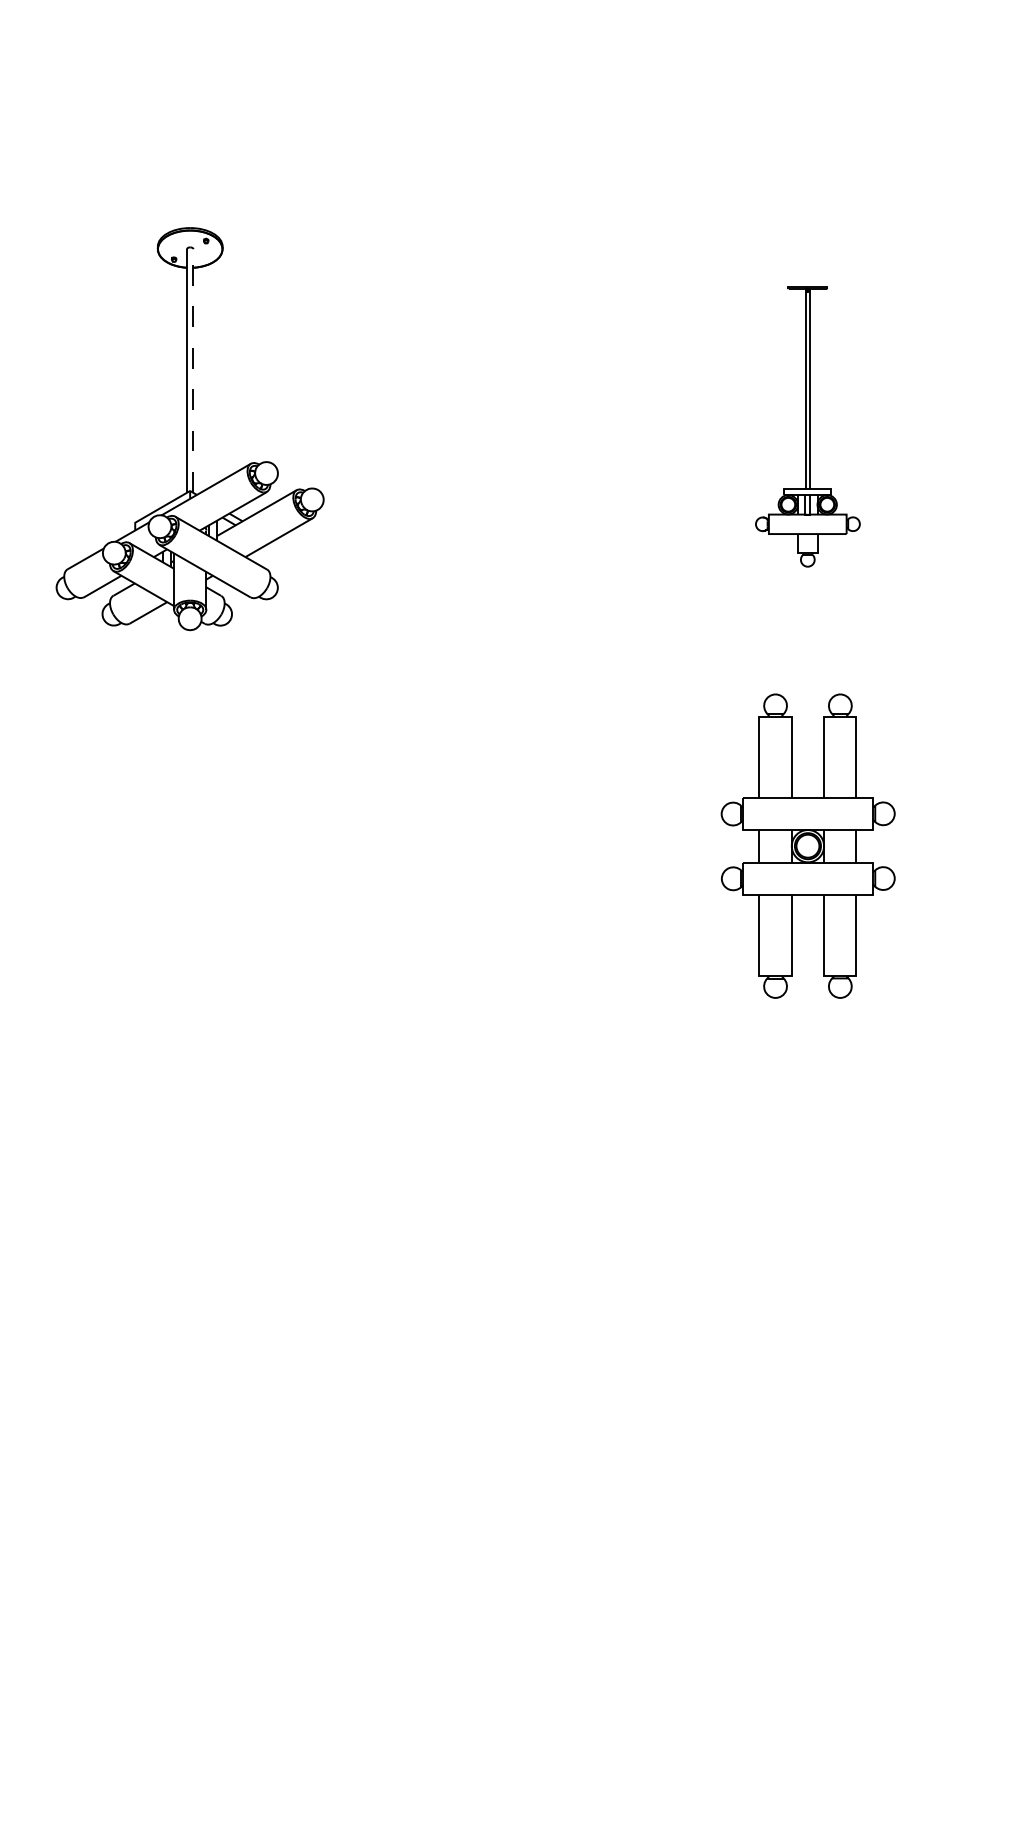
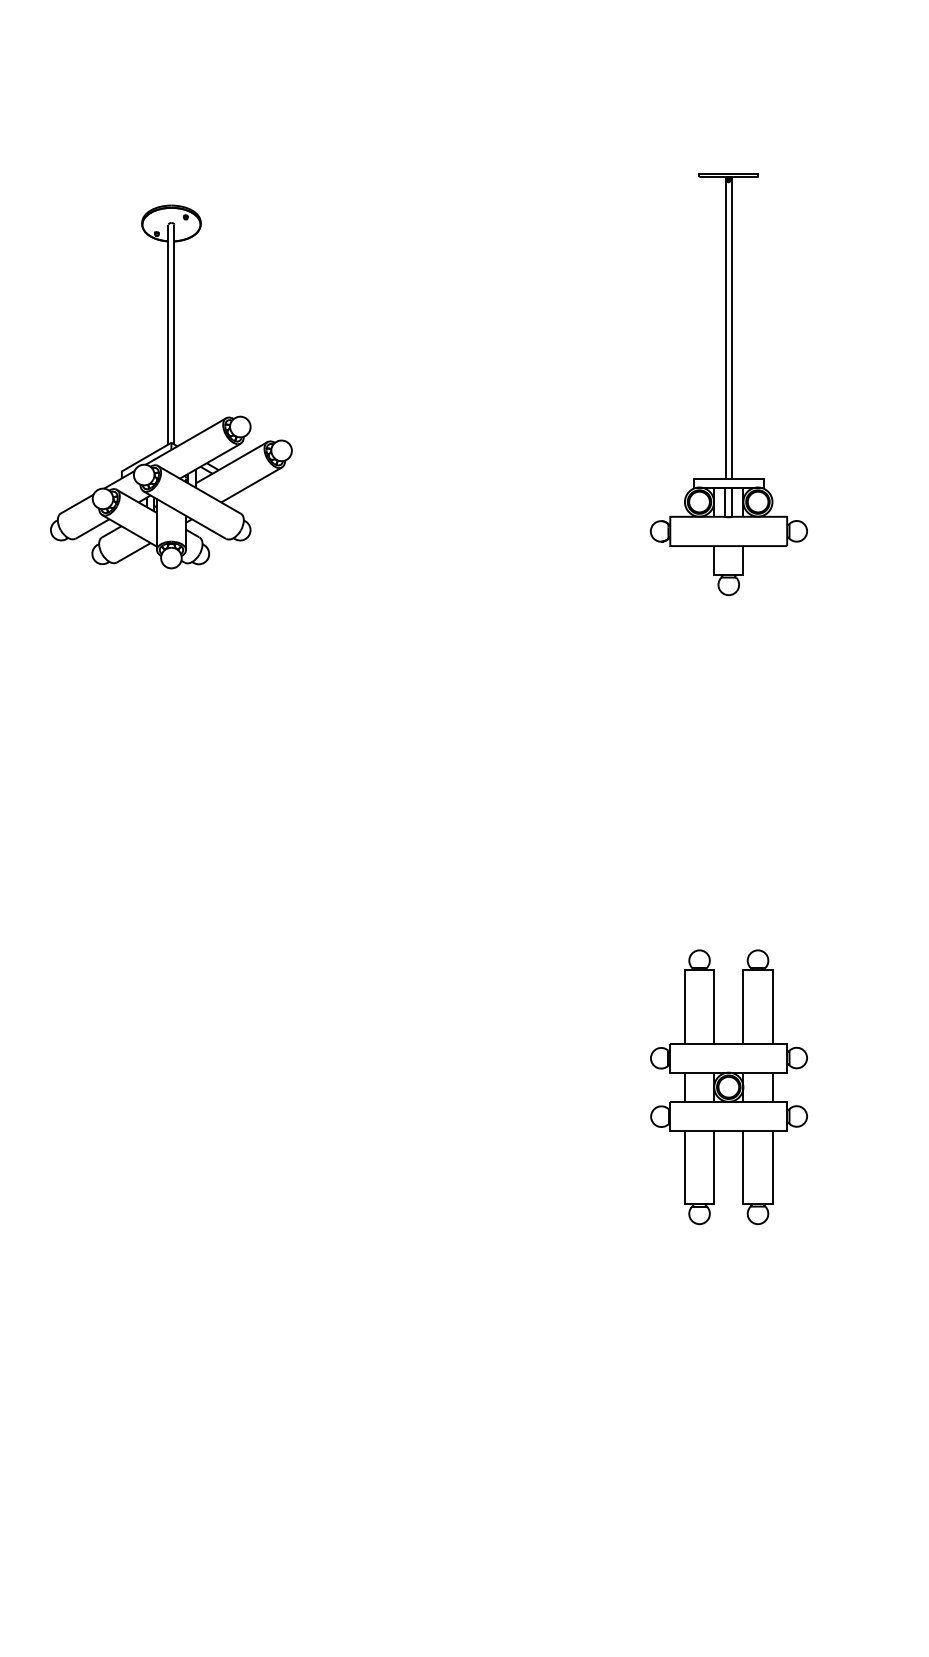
line: (193, 370) -> (174, 334), dashed -> solid
part: (807, 426) -> (728, 384), size x1.67
part: (807, 846) -> (728, 1087), moved

